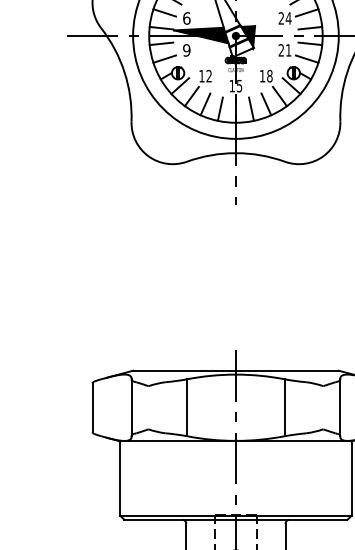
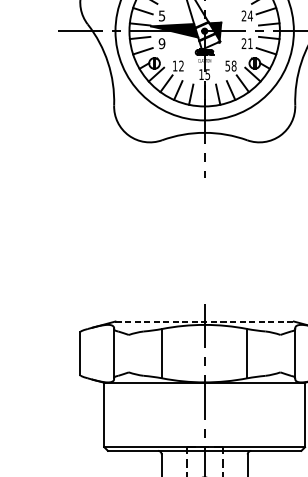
text: (186, 18) -> (161, 16), 6 -> 5
text: (262, 76) -> (227, 66), 18 -> 58
line: (235, 370) -> (204, 321), solid -> dashed

